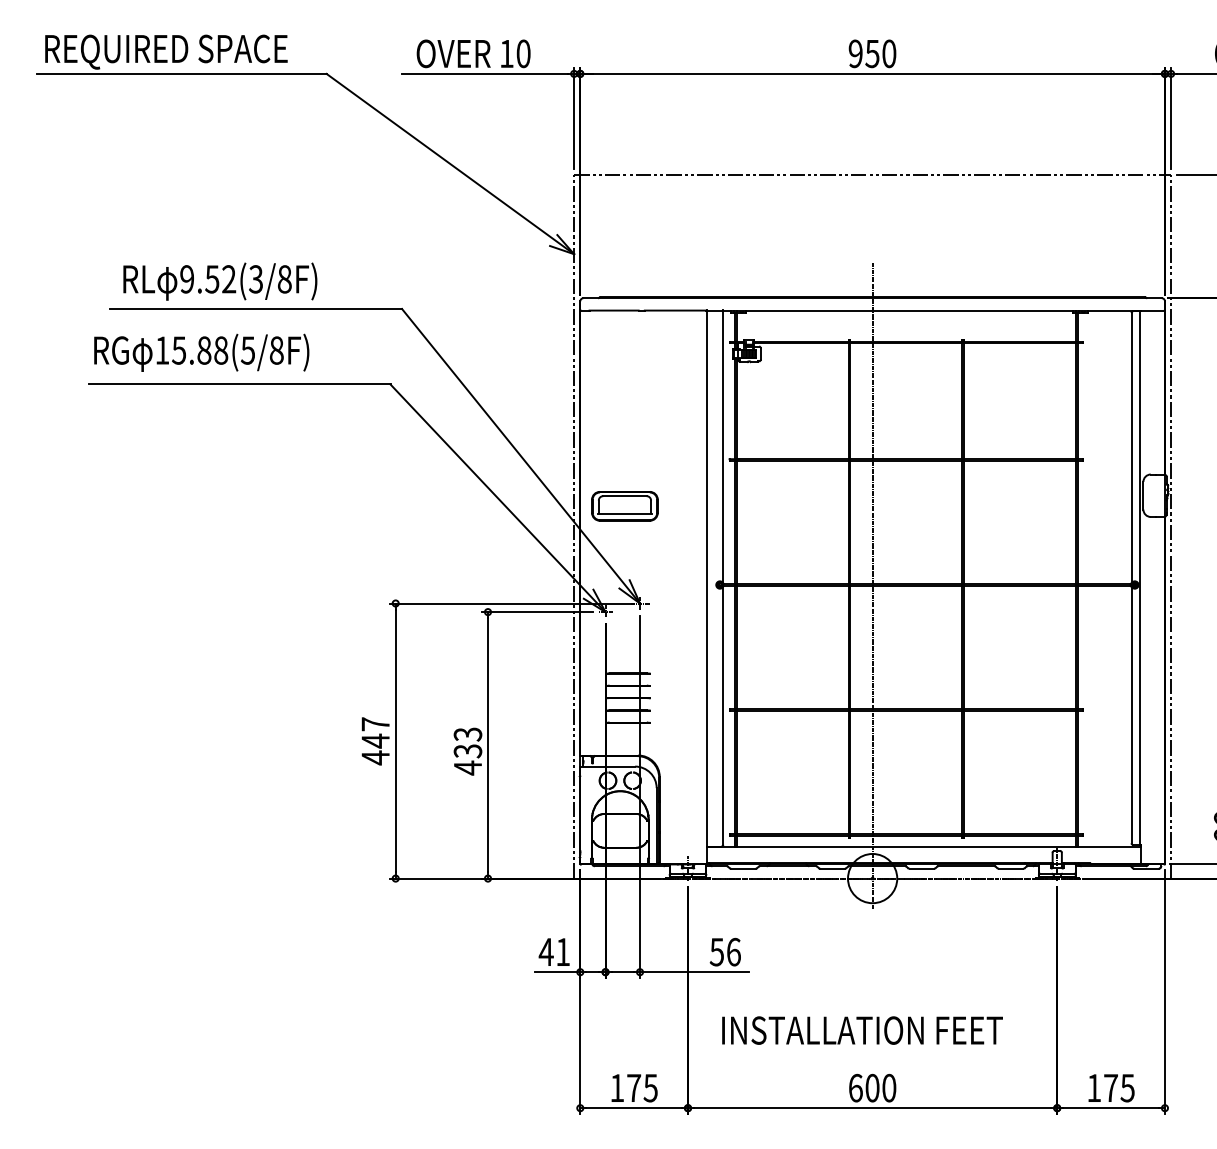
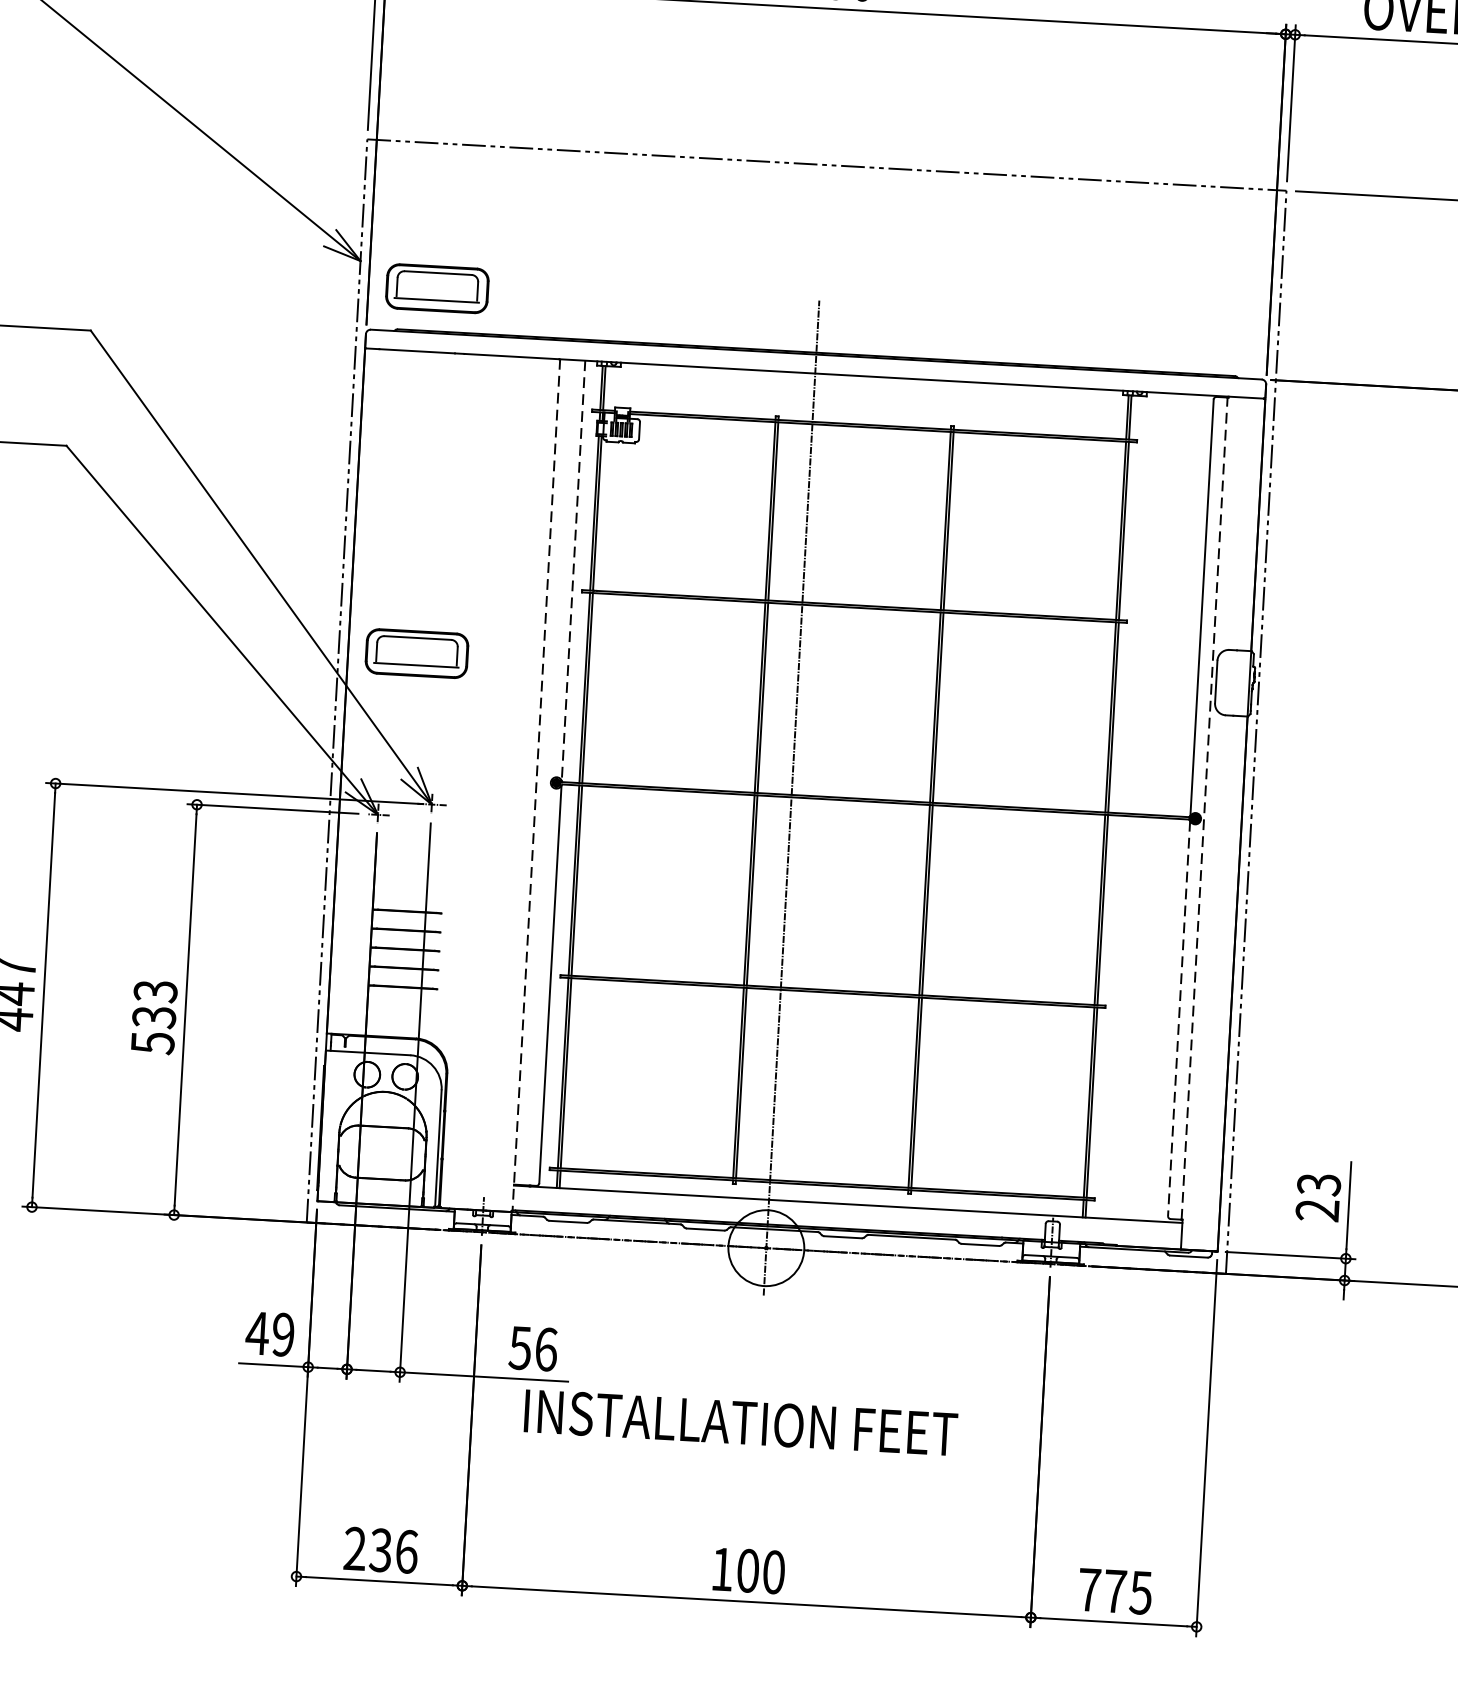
part: (624, 269) -> (436, 288), added
line: (723, 446) -> (573, 570), solid -> dashed
line: (1140, 577) -> (1204, 807), solid -> dashed
line: (706, 587) -> (535, 785), solid -> dashed
line: (1131, 715) -> (1178, 1019), solid -> dashed
text: (468, 767) -> (153, 1042), 433 -> 533
text: (562, 951) -> (282, 1333), 41 -> 49
text: (862, 1030) -> (740, 1422), moved
text: (633, 1087) -> (380, 1549), 175 -> 236
text: (855, 1087) -> (721, 1568), 600 -> 100
text: (1094, 1087) -> (1090, 1588), 175 -> 775

